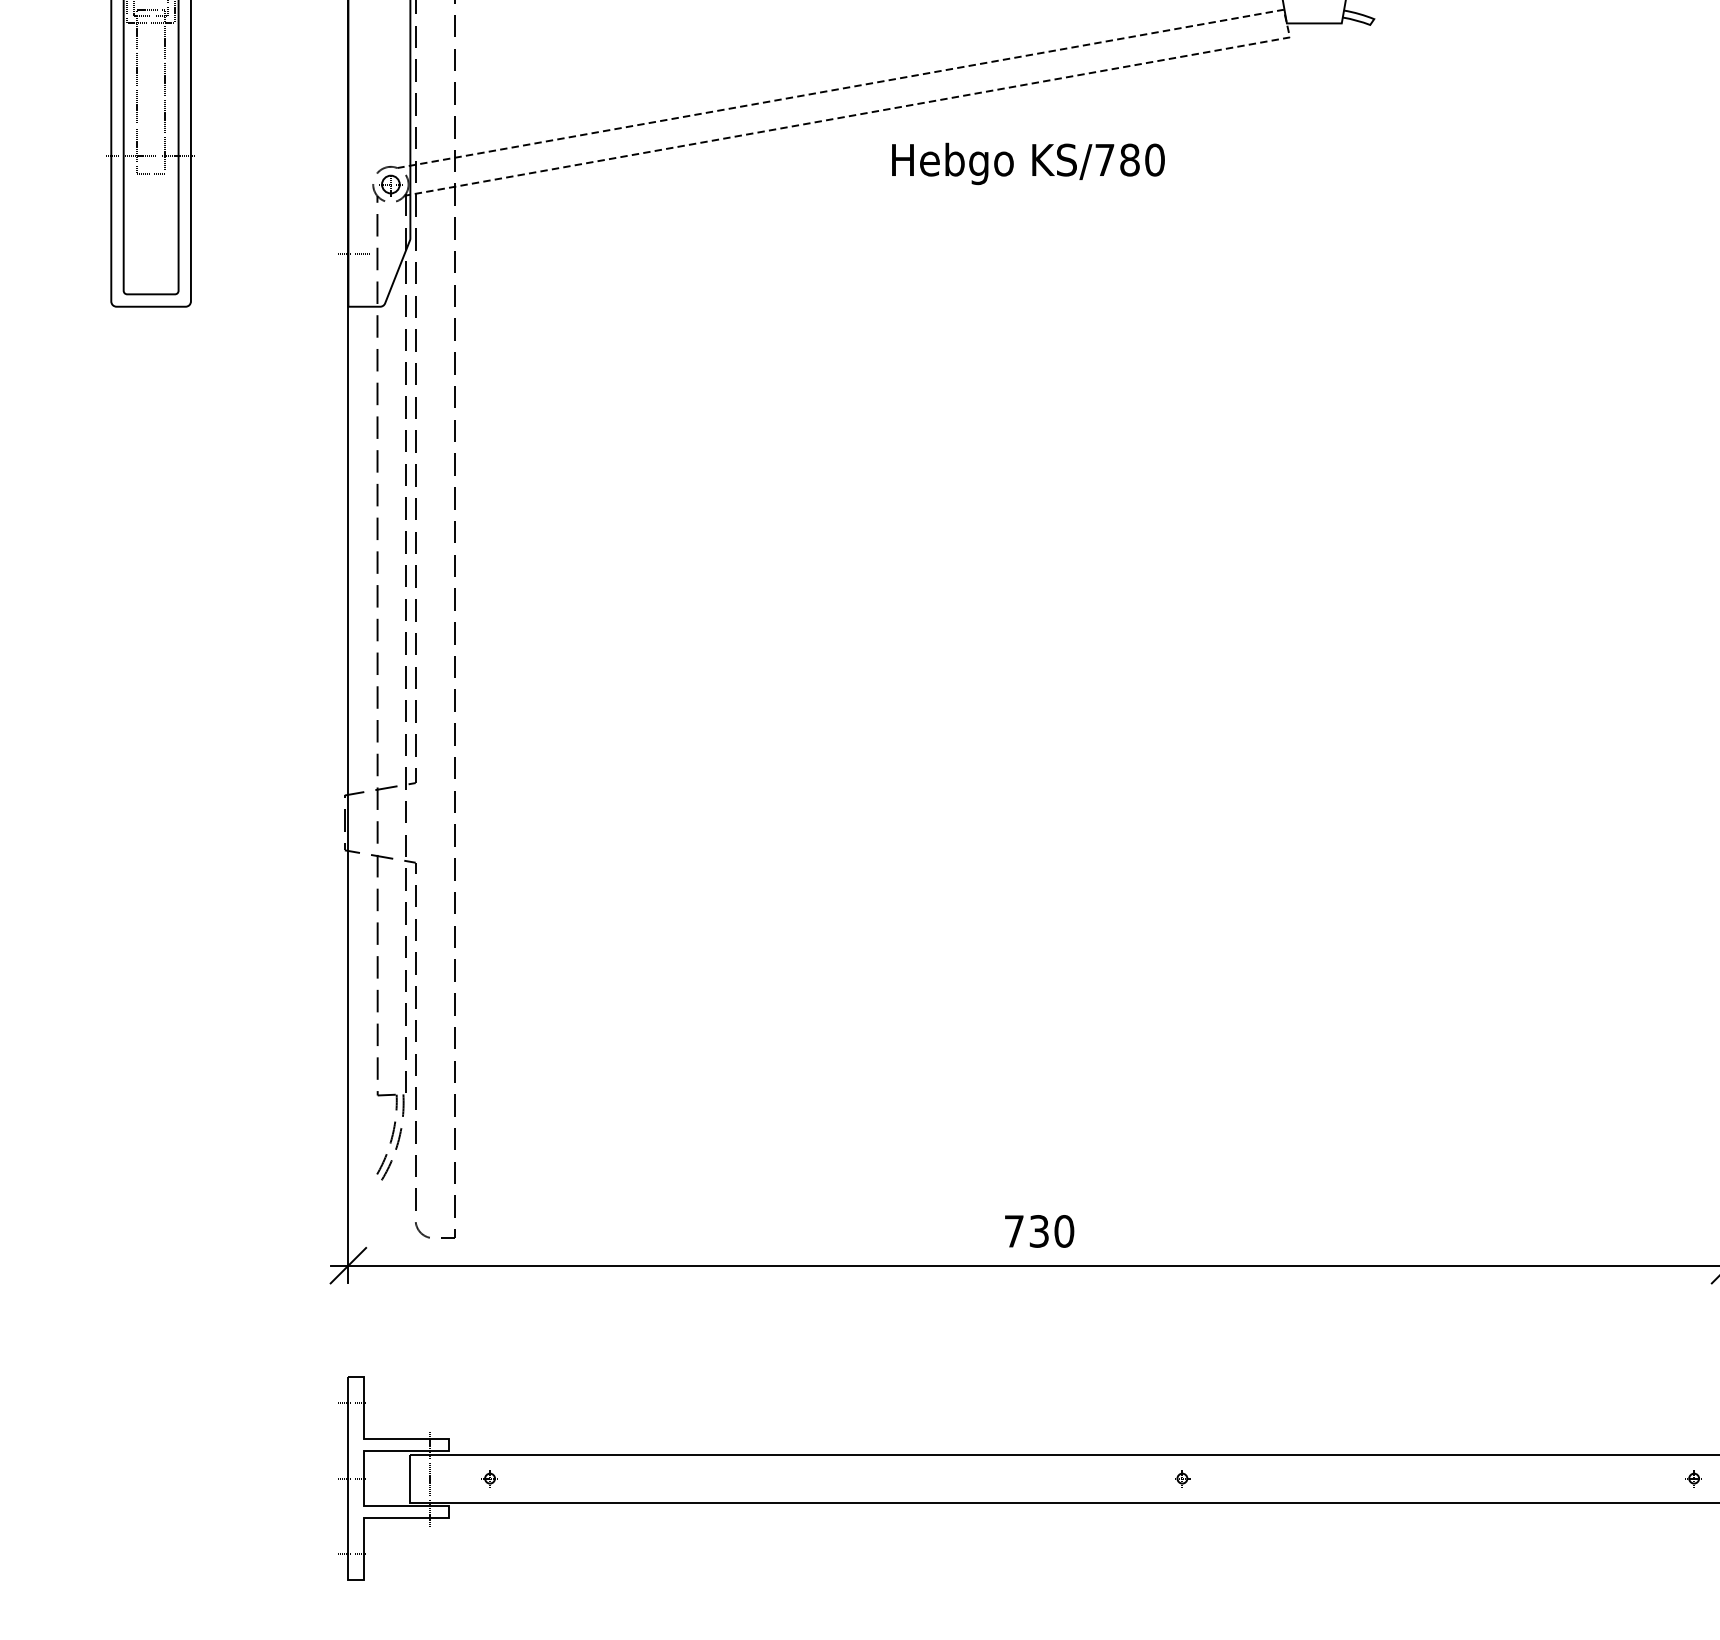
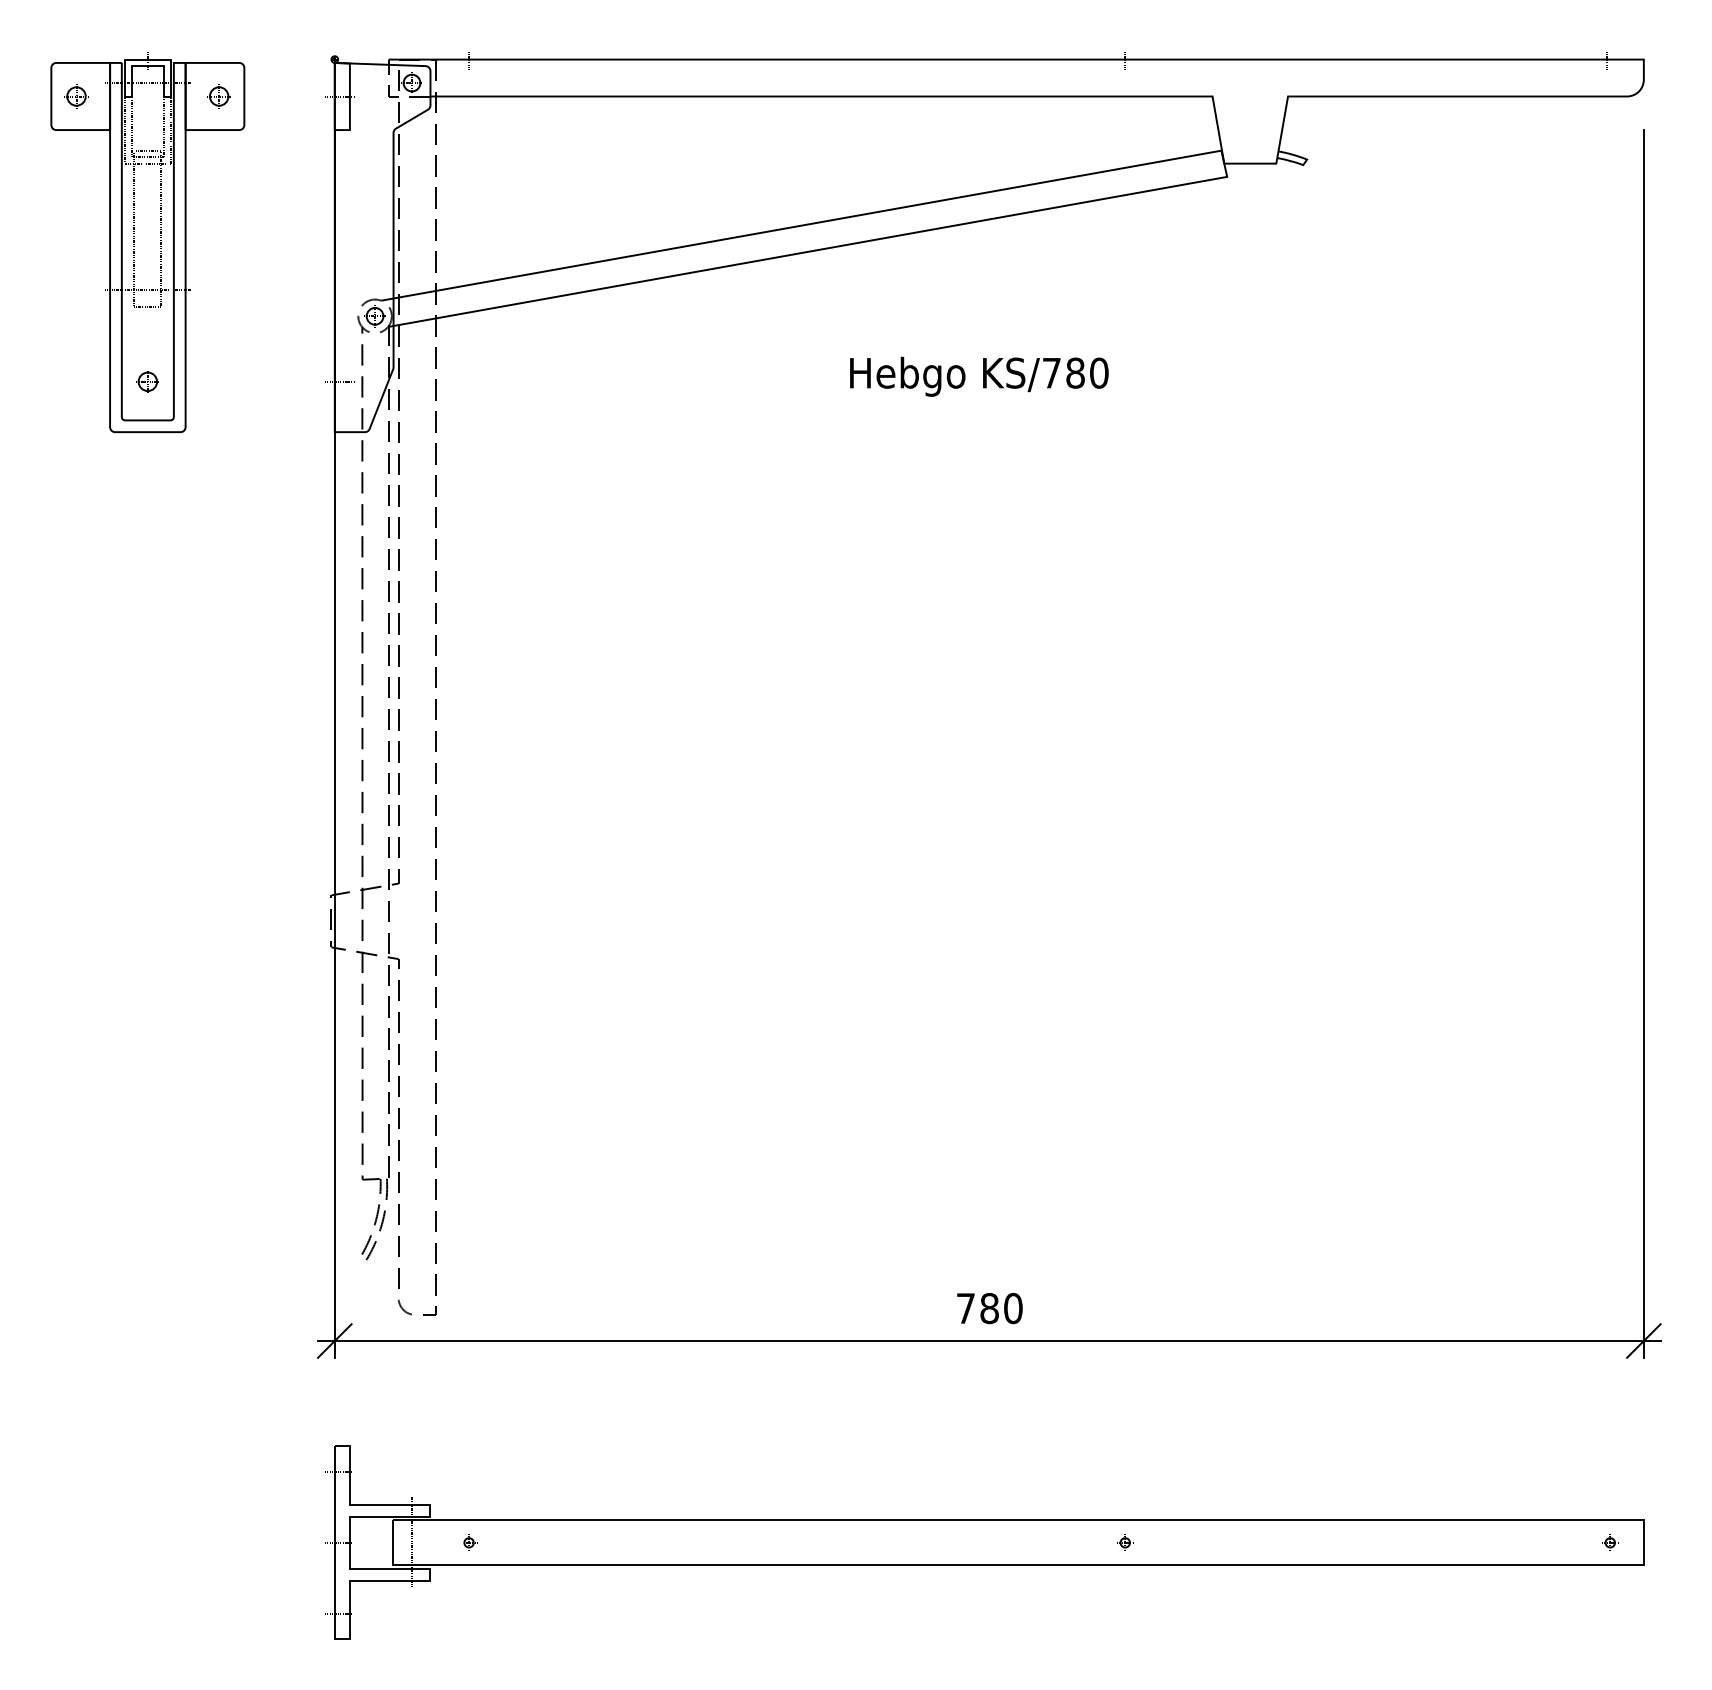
line: (1287, 23) -> (1224, 163), dashed -> solid
text: (1028, 163) -> (979, 376), moved
part: (150, 253) -> (147, 381), added
text: (1039, 1231) -> (989, 1308), 730 -> 780

